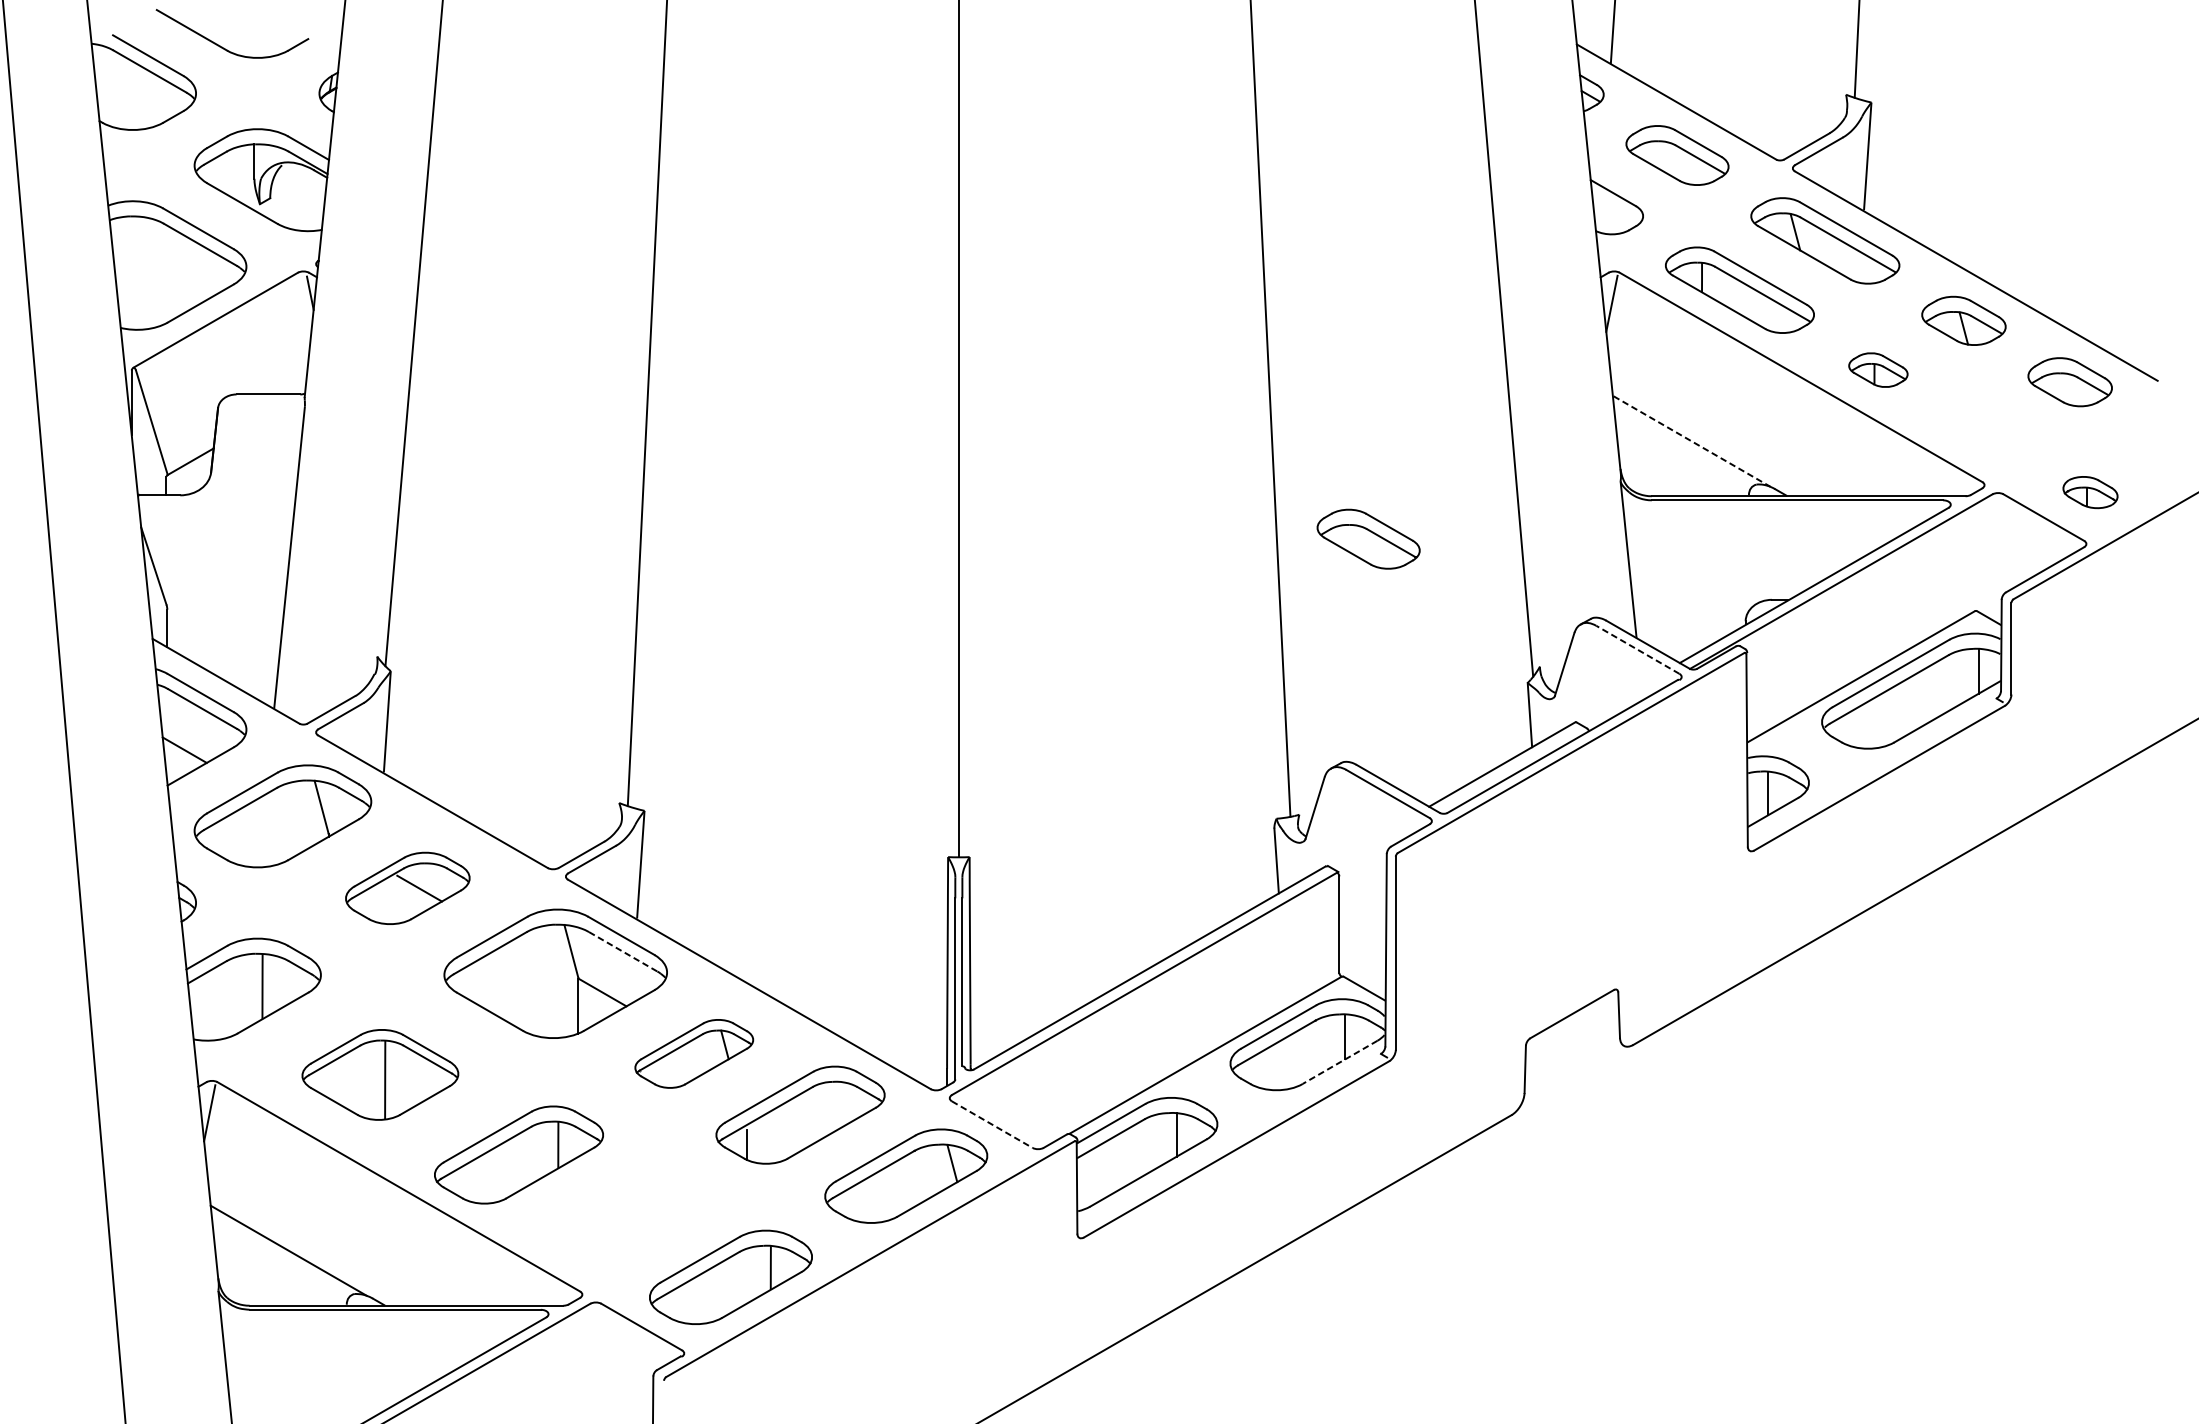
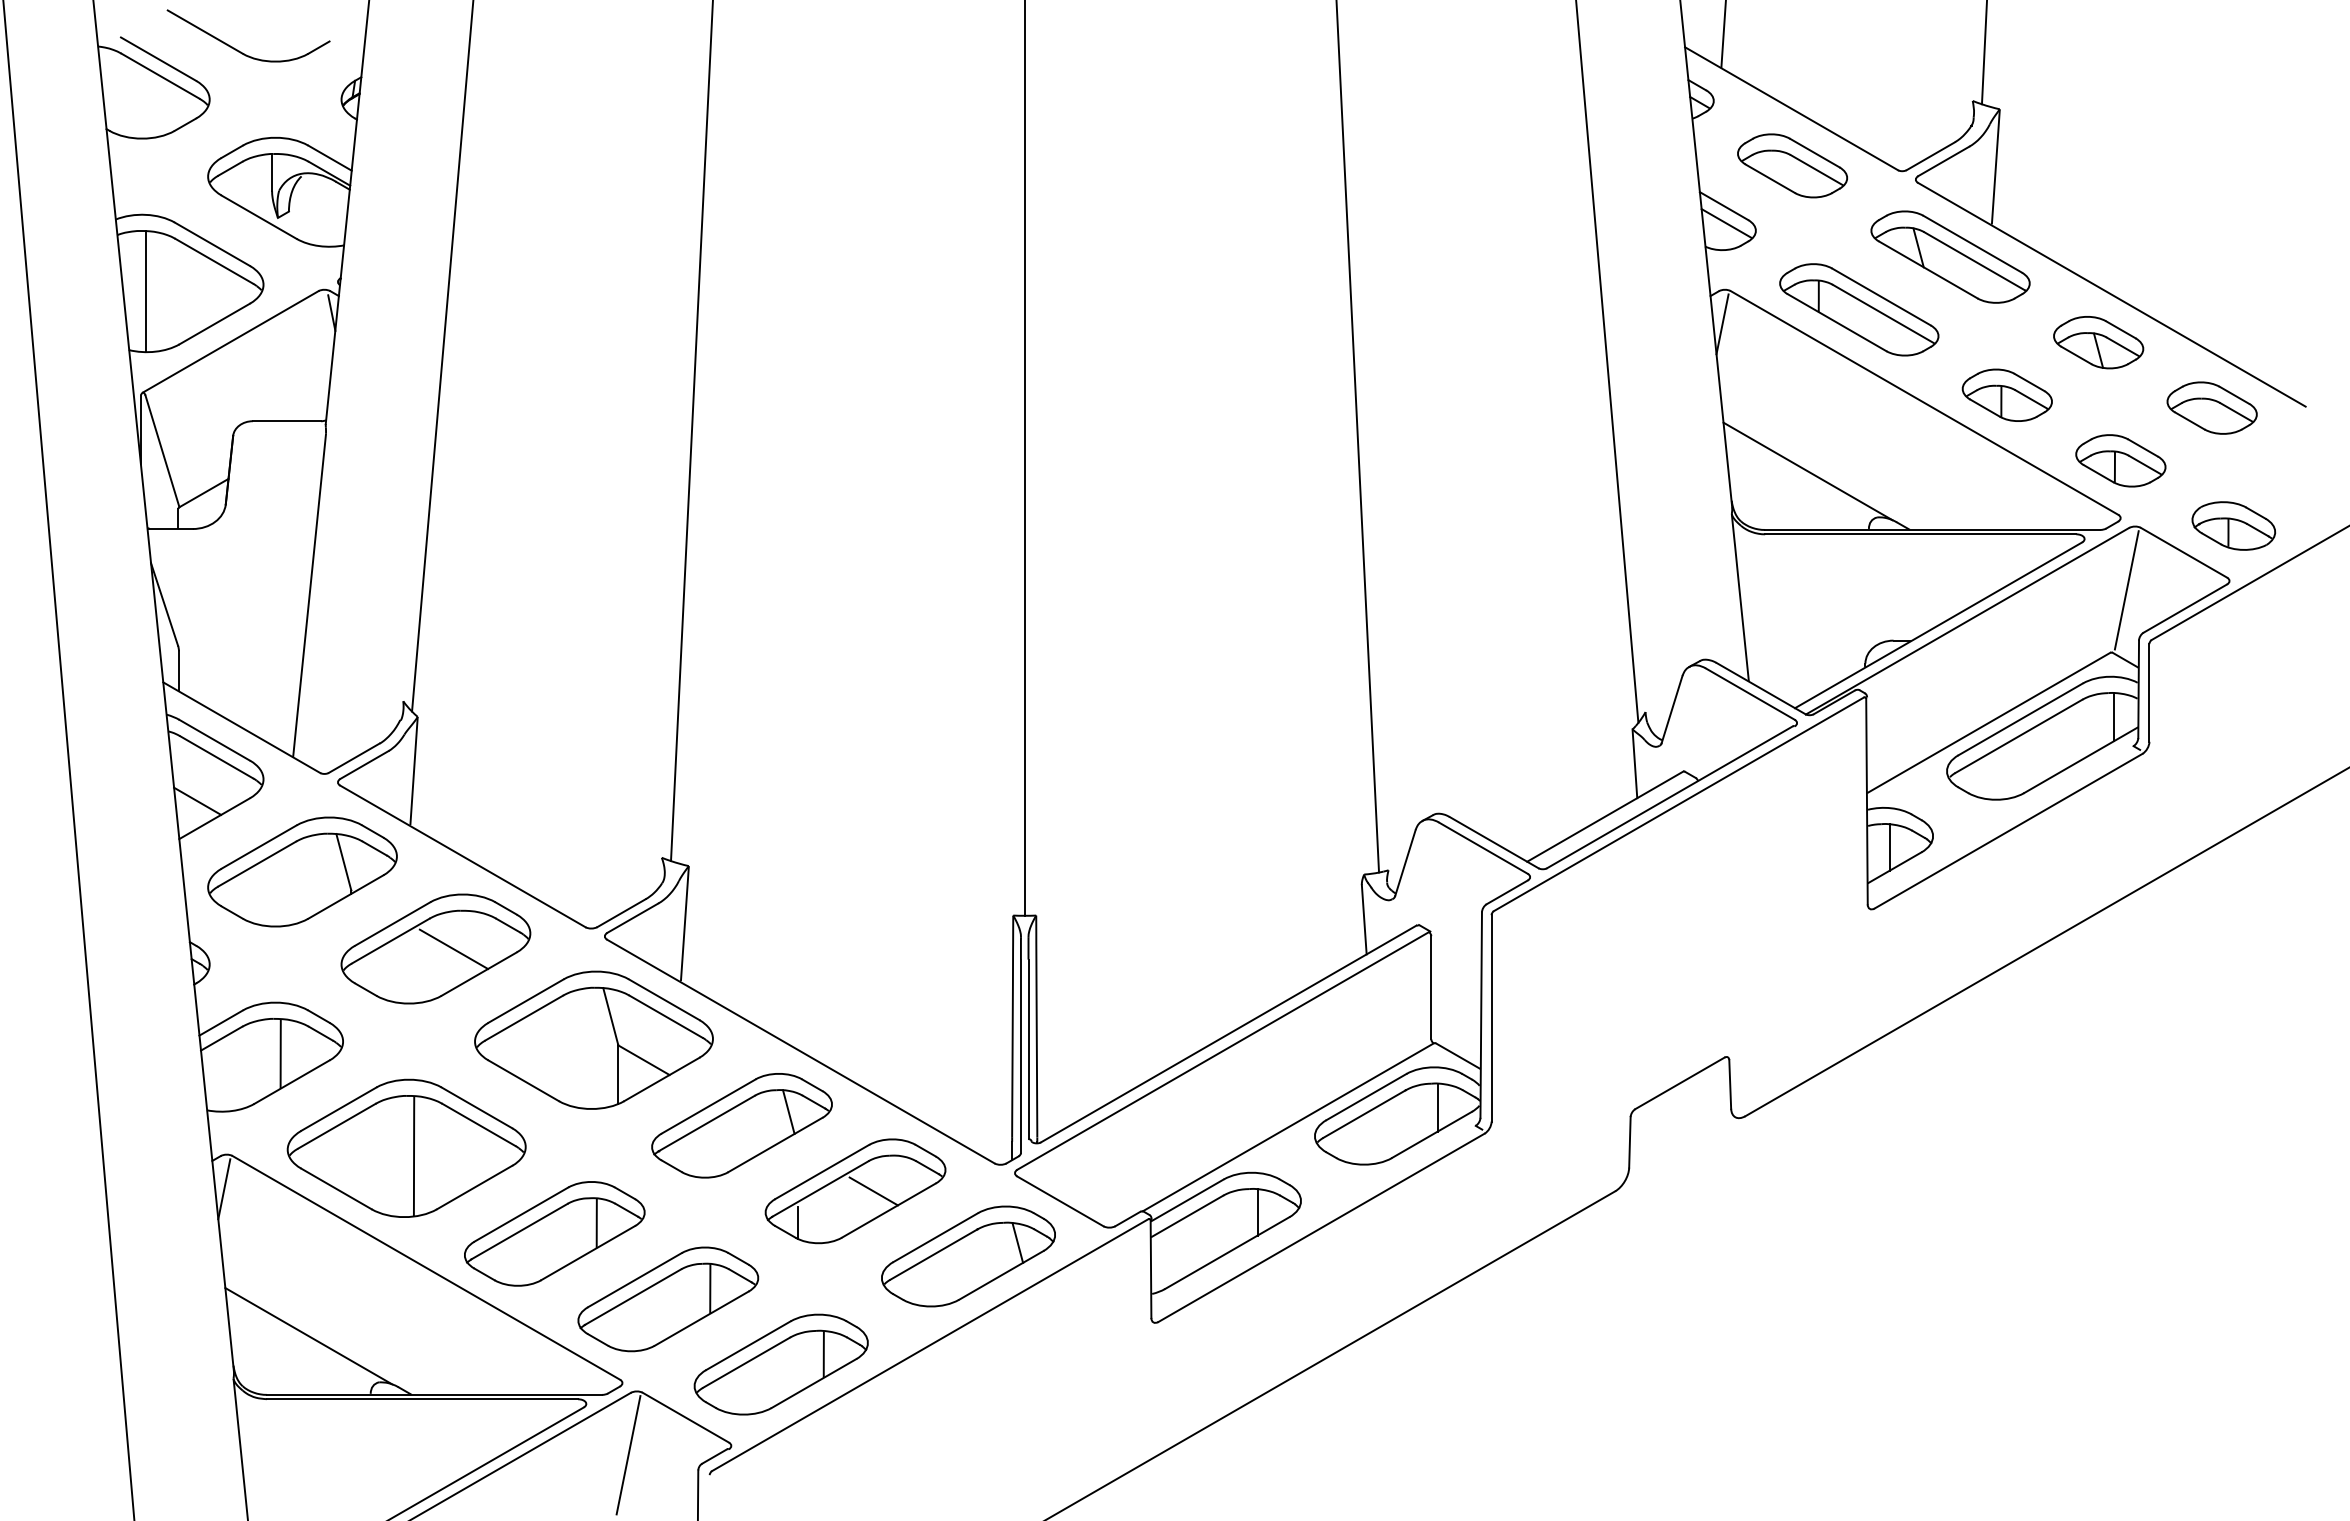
line: (1615, 209) -> (1726, 223), added
line: (135, 273) -> (145, 291), added
part: (1877, 369) -> (2006, 394), size x1.43
part: (1984, 431) -> (2120, 460), added
line: (1691, 441) -> (1807, 471), dashed -> solid
part: (2090, 492) -> (2233, 525), size x1.43
part: (1368, 538) -> (1462, 575), removed
line: (1990, 552) -> (2126, 590), added
line: (1637, 649) -> (1749, 693), dashed -> solid
part: (407, 887) -> (435, 948), size x1.43
line: (623, 952) -> (666, 1017), dashed -> solid
part: (693, 1053) -> (741, 1125), size x1.43
line: (1339, 1062) -> (1431, 1135), dashed -> solid
part: (380, 1074) -> (406, 1147), size x1.43
line: (817, 1115) -> (873, 1191), added
line: (992, 1124) -> (1060, 1201), dashed -> solid
part: (625, 1216) -> (668, 1299), added
line: (588, 1362) -> (628, 1455), added

